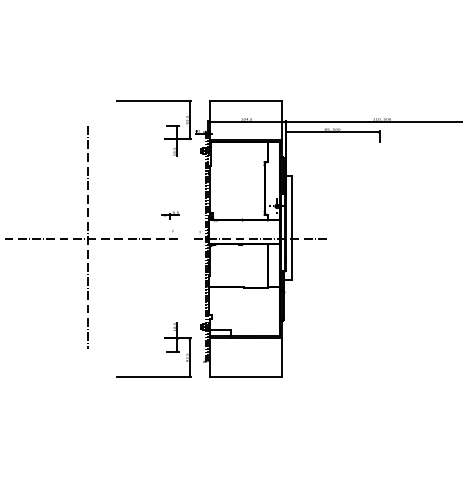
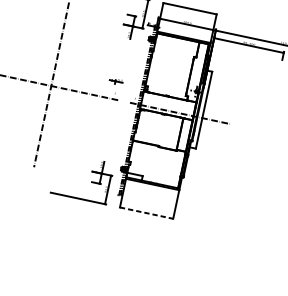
line: (246, 377) -> (146, 213), solid -> dashed

